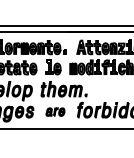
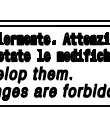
part: (55, 111) -> (45, 91), size x1.43

